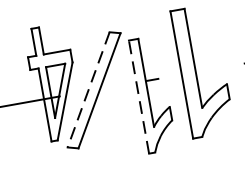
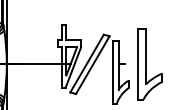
line: (87, 91) -> (86, 64), dashed -> solid
line: (138, 95) -> (113, 71), dashed -> solid

